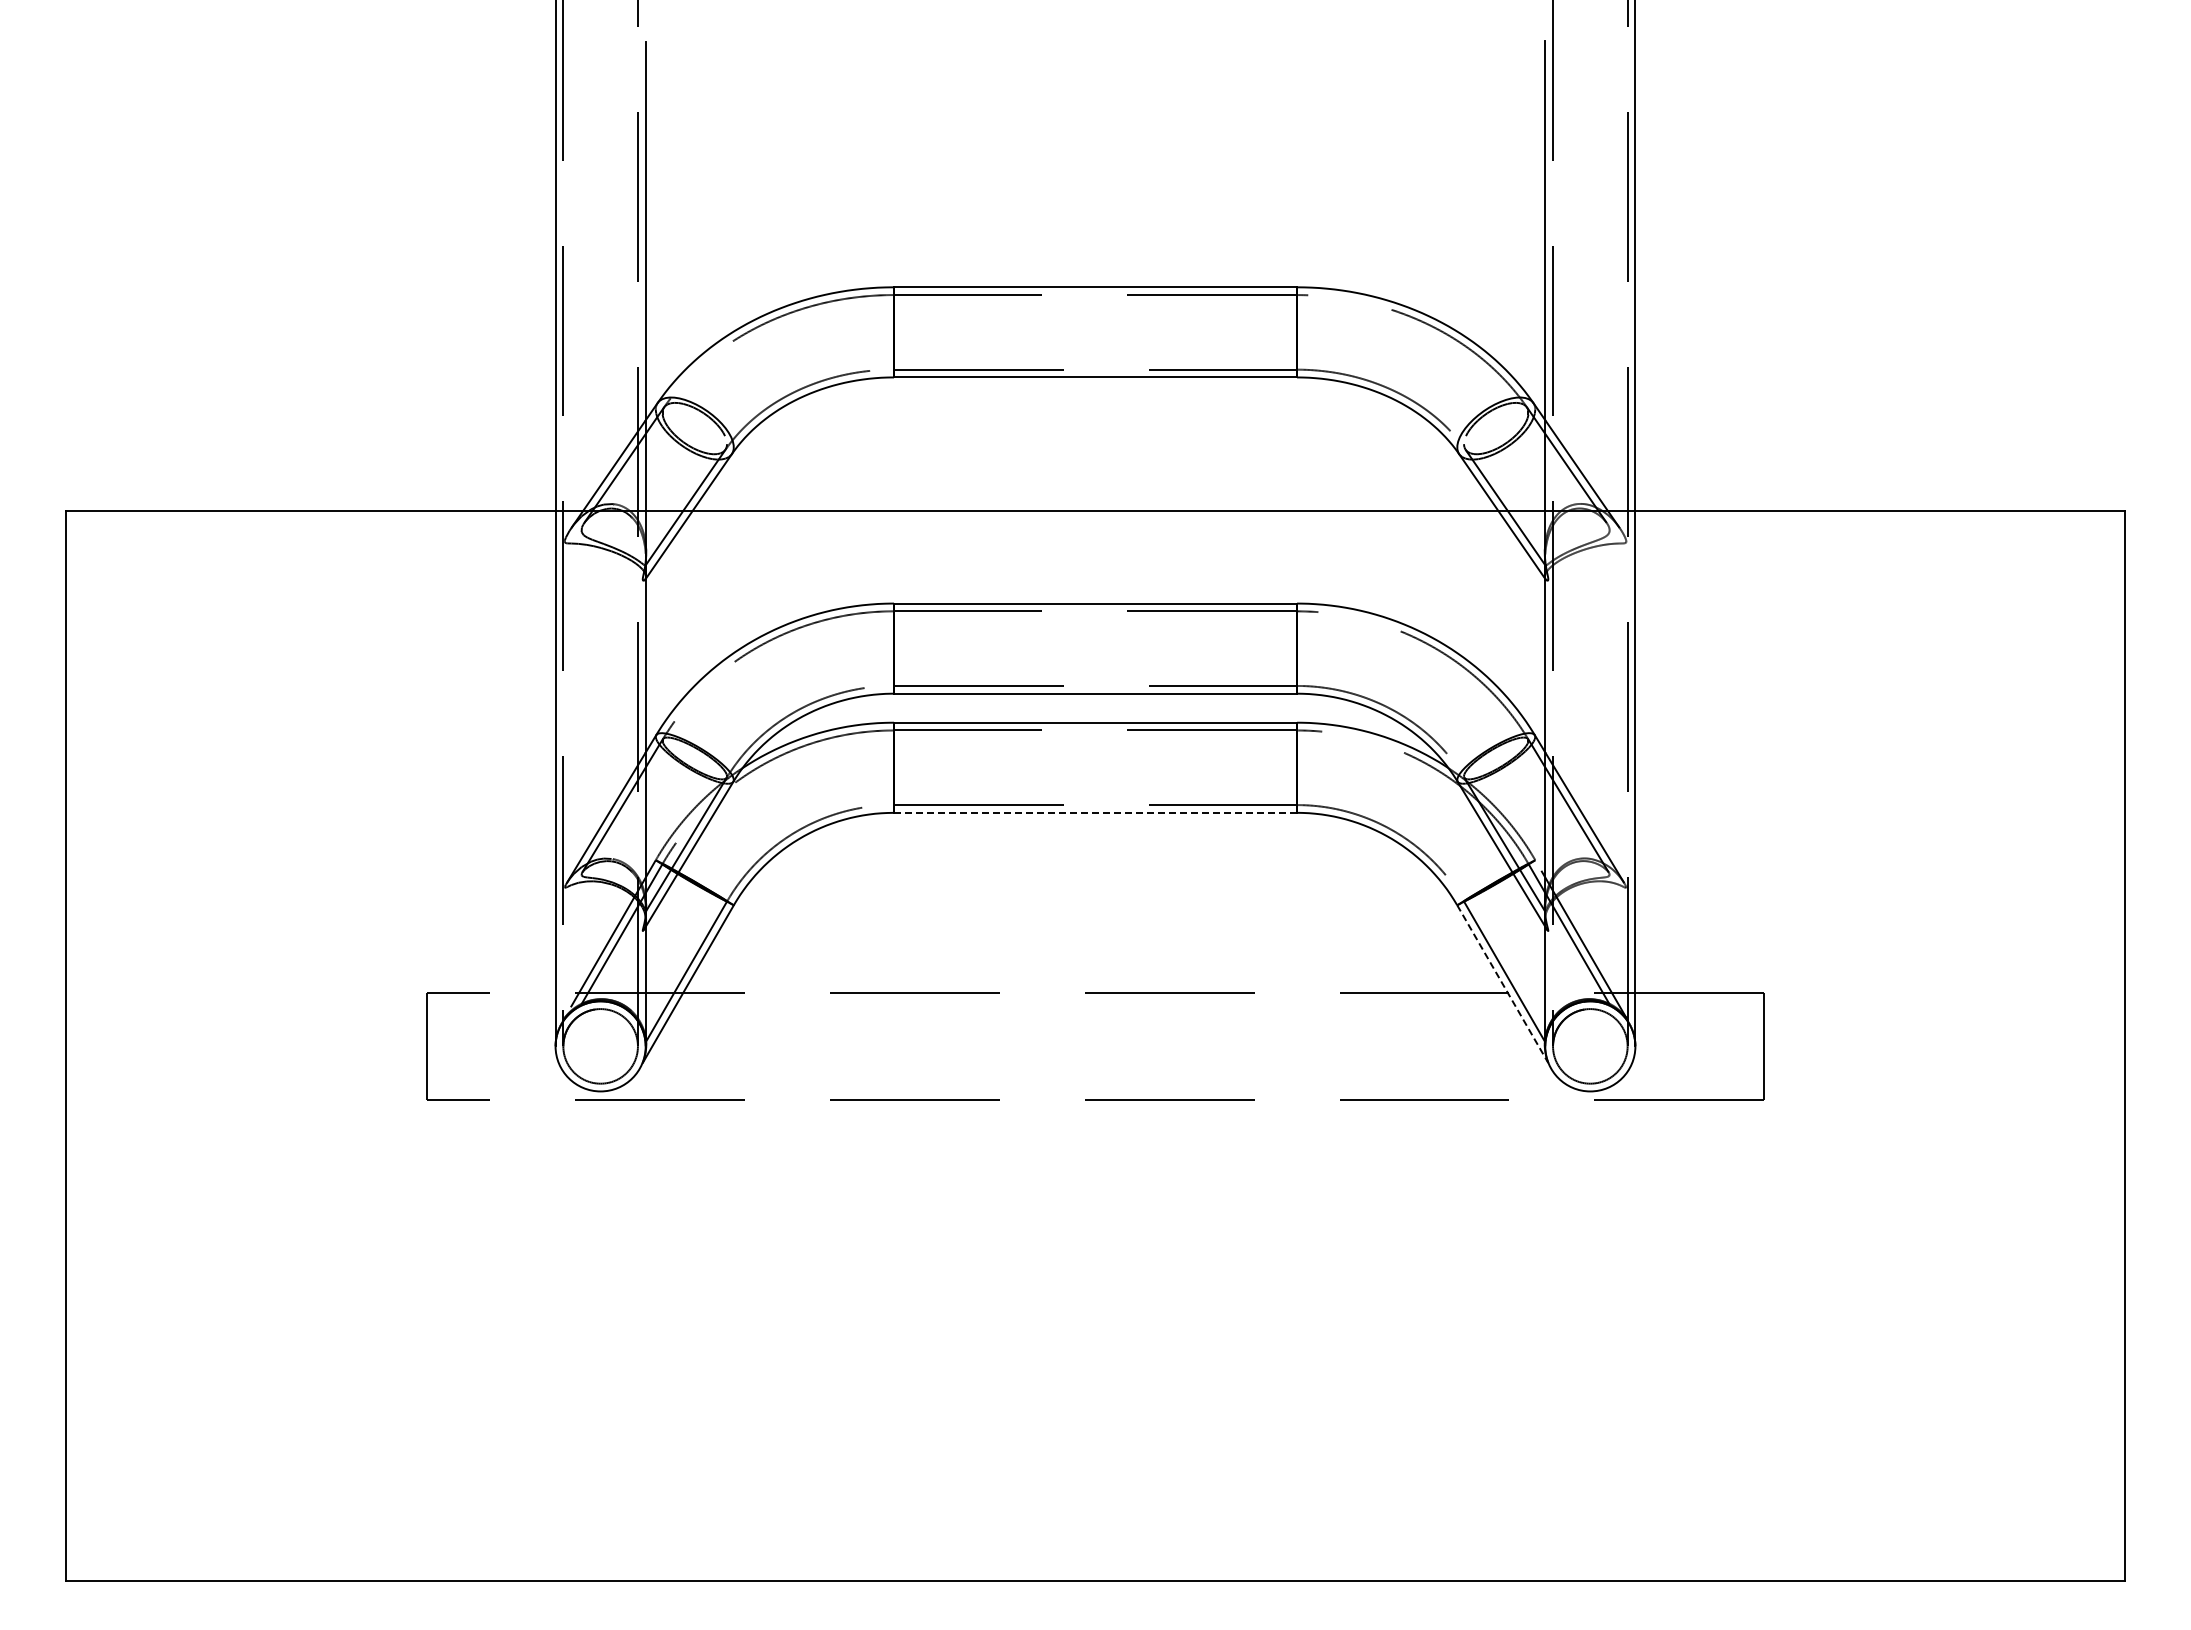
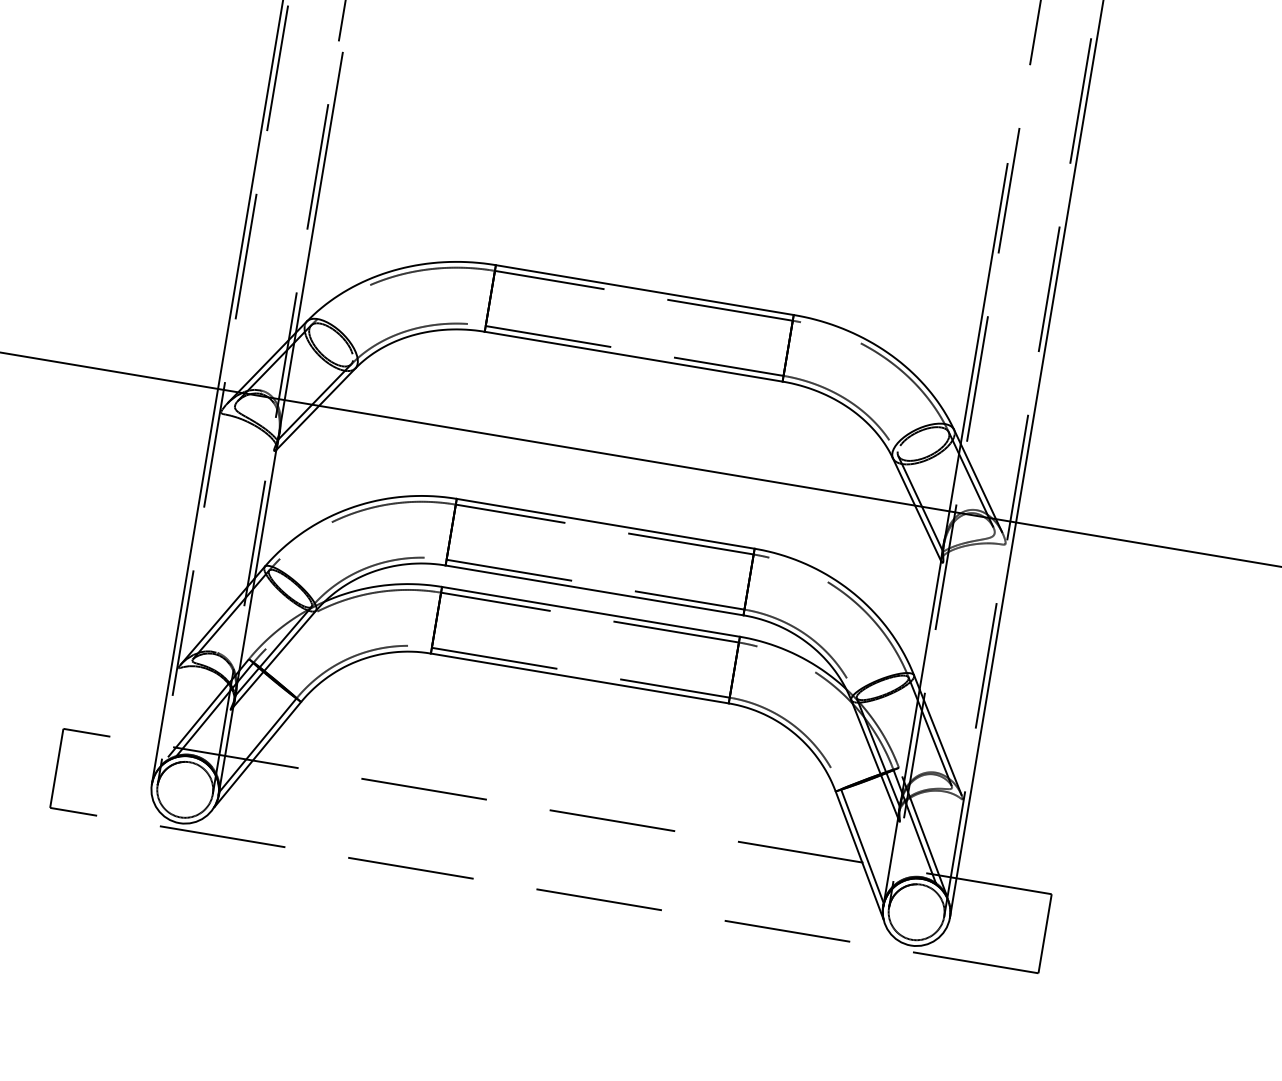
line: (1095, 812) -> (579, 678), dashed -> solid
line: (1503, 984) -> (860, 855), dashed -> solid

